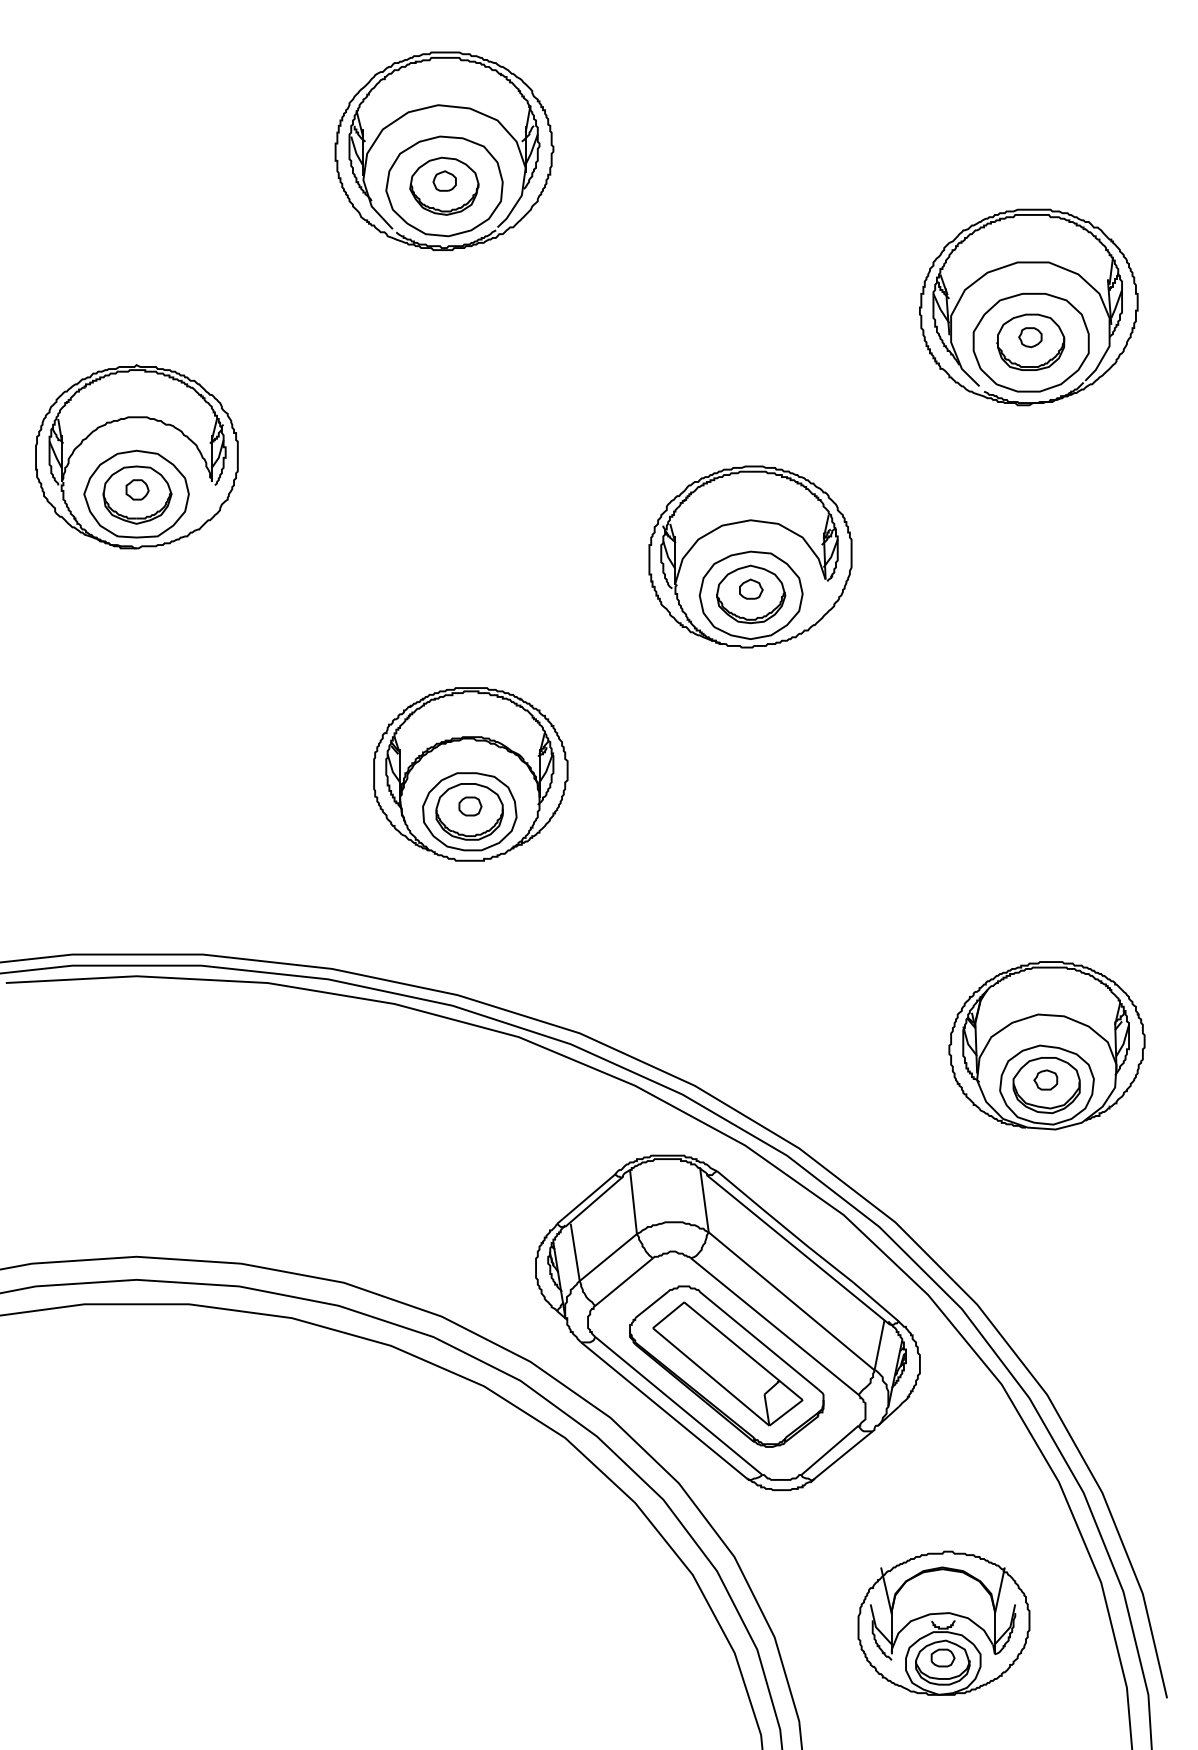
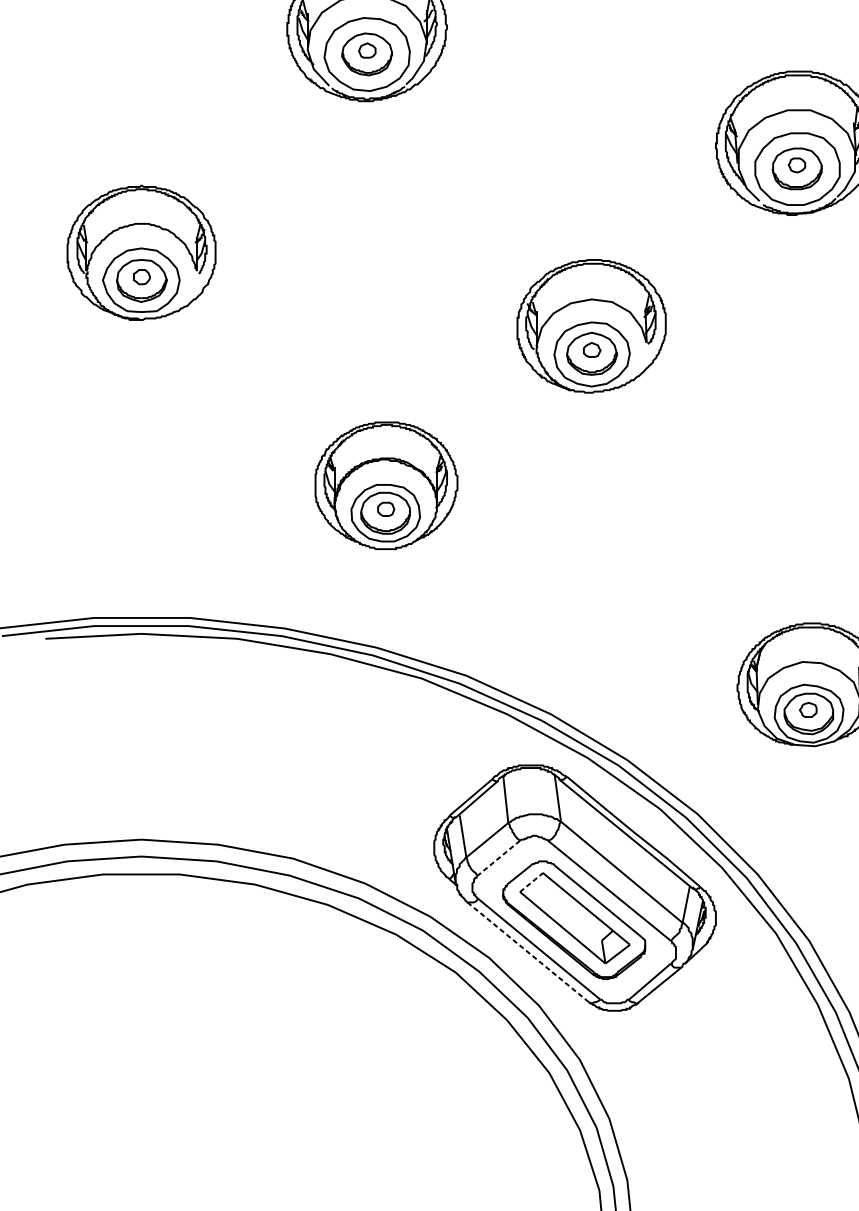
line: (623, 1282) -> (498, 858), solid -> dashed
line: (669, 1314) -> (532, 881), solid -> dashed
line: (664, 1410) -> (528, 952), solid -> dashed
part: (943, 1622) -> (733, 1107), removed

